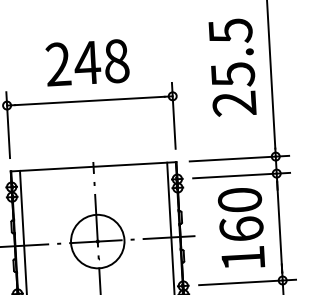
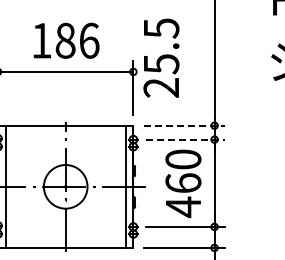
text: (87, 62) -> (65, 40), 248 -> 186
text: (232, 66) -> (161, 57), moved
line: (238, 158) -> (184, 125), solid -> dashed
line: (241, 175) -> (185, 139), solid -> dashed
text: (243, 258) -> (183, 207), 160 -> 460

